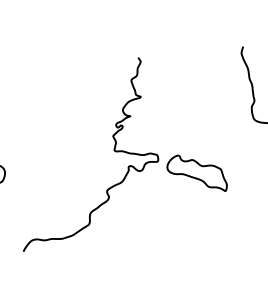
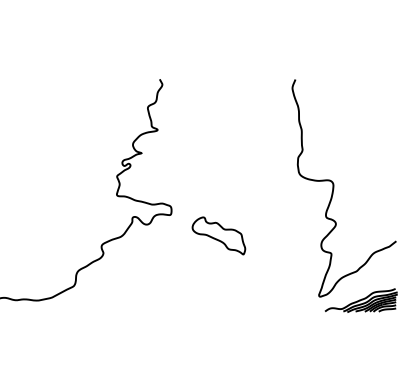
part: (196, 173) -> (218, 235), size x0.71

